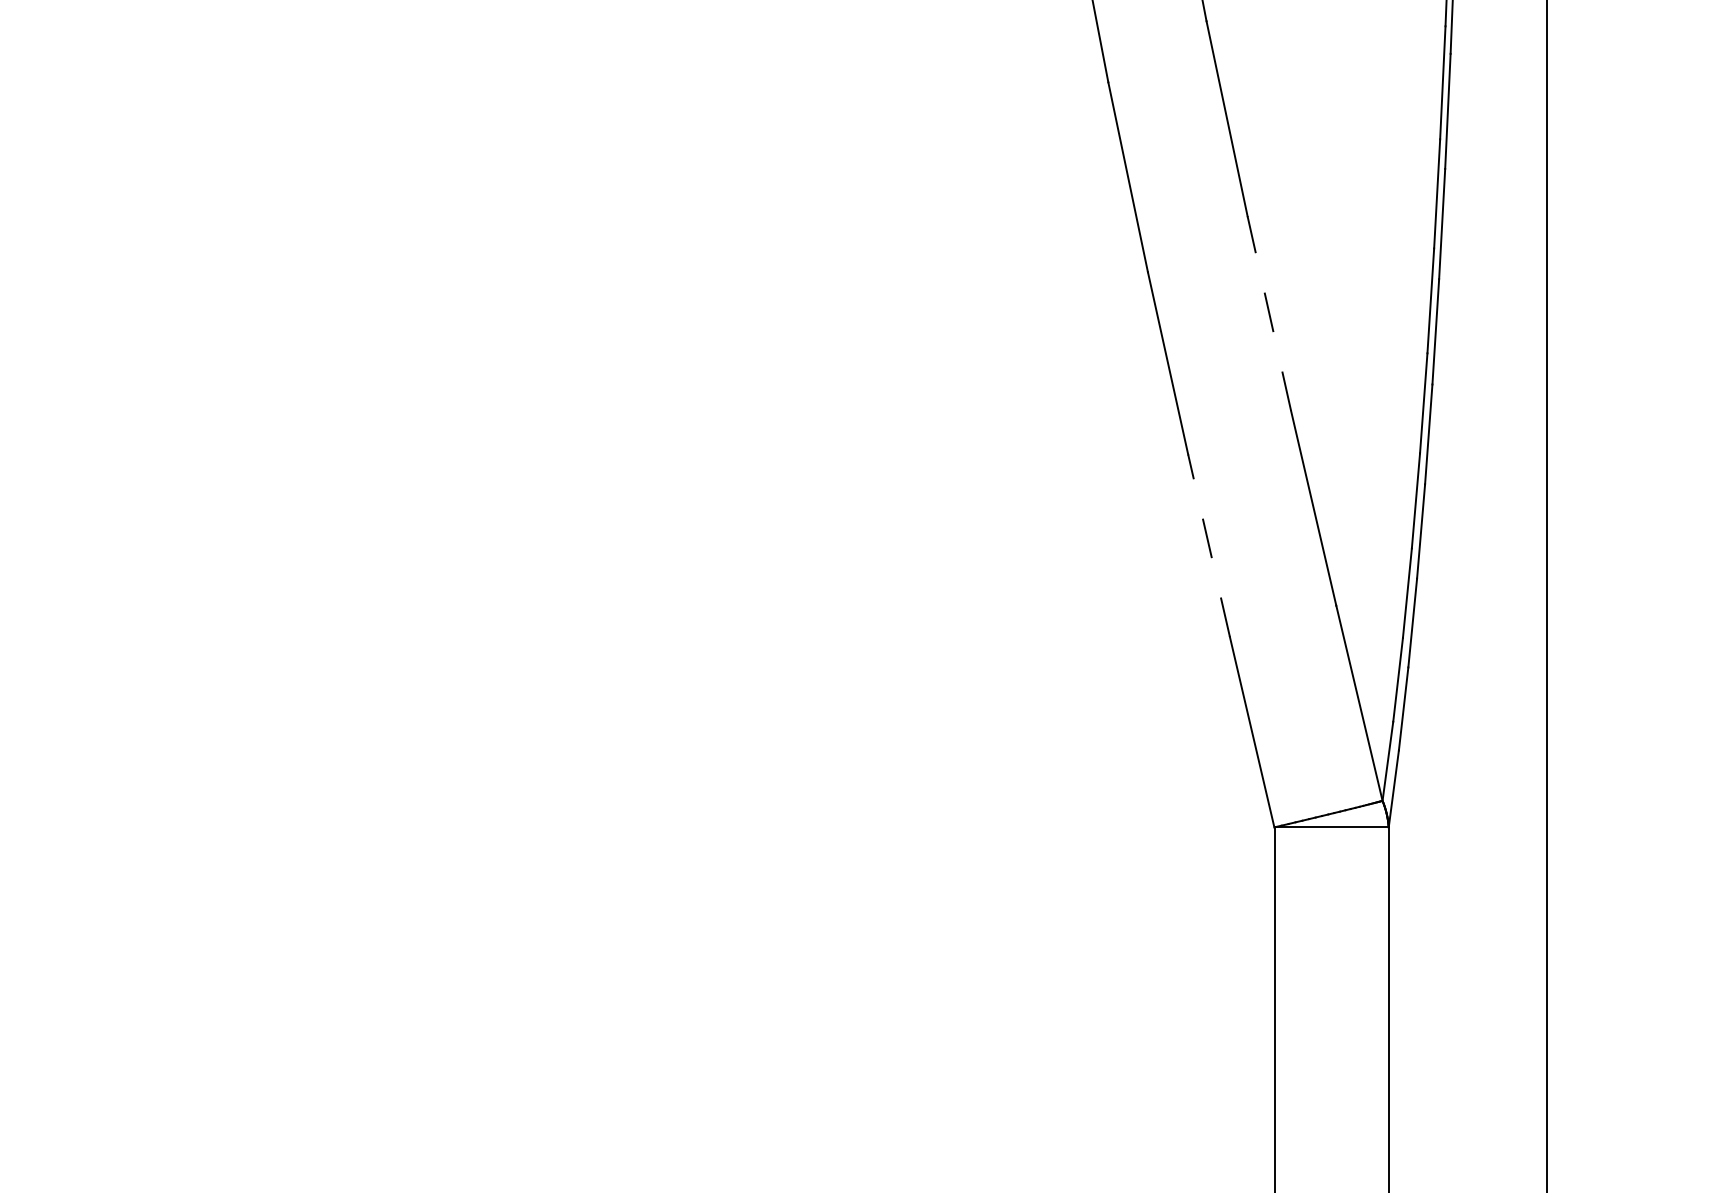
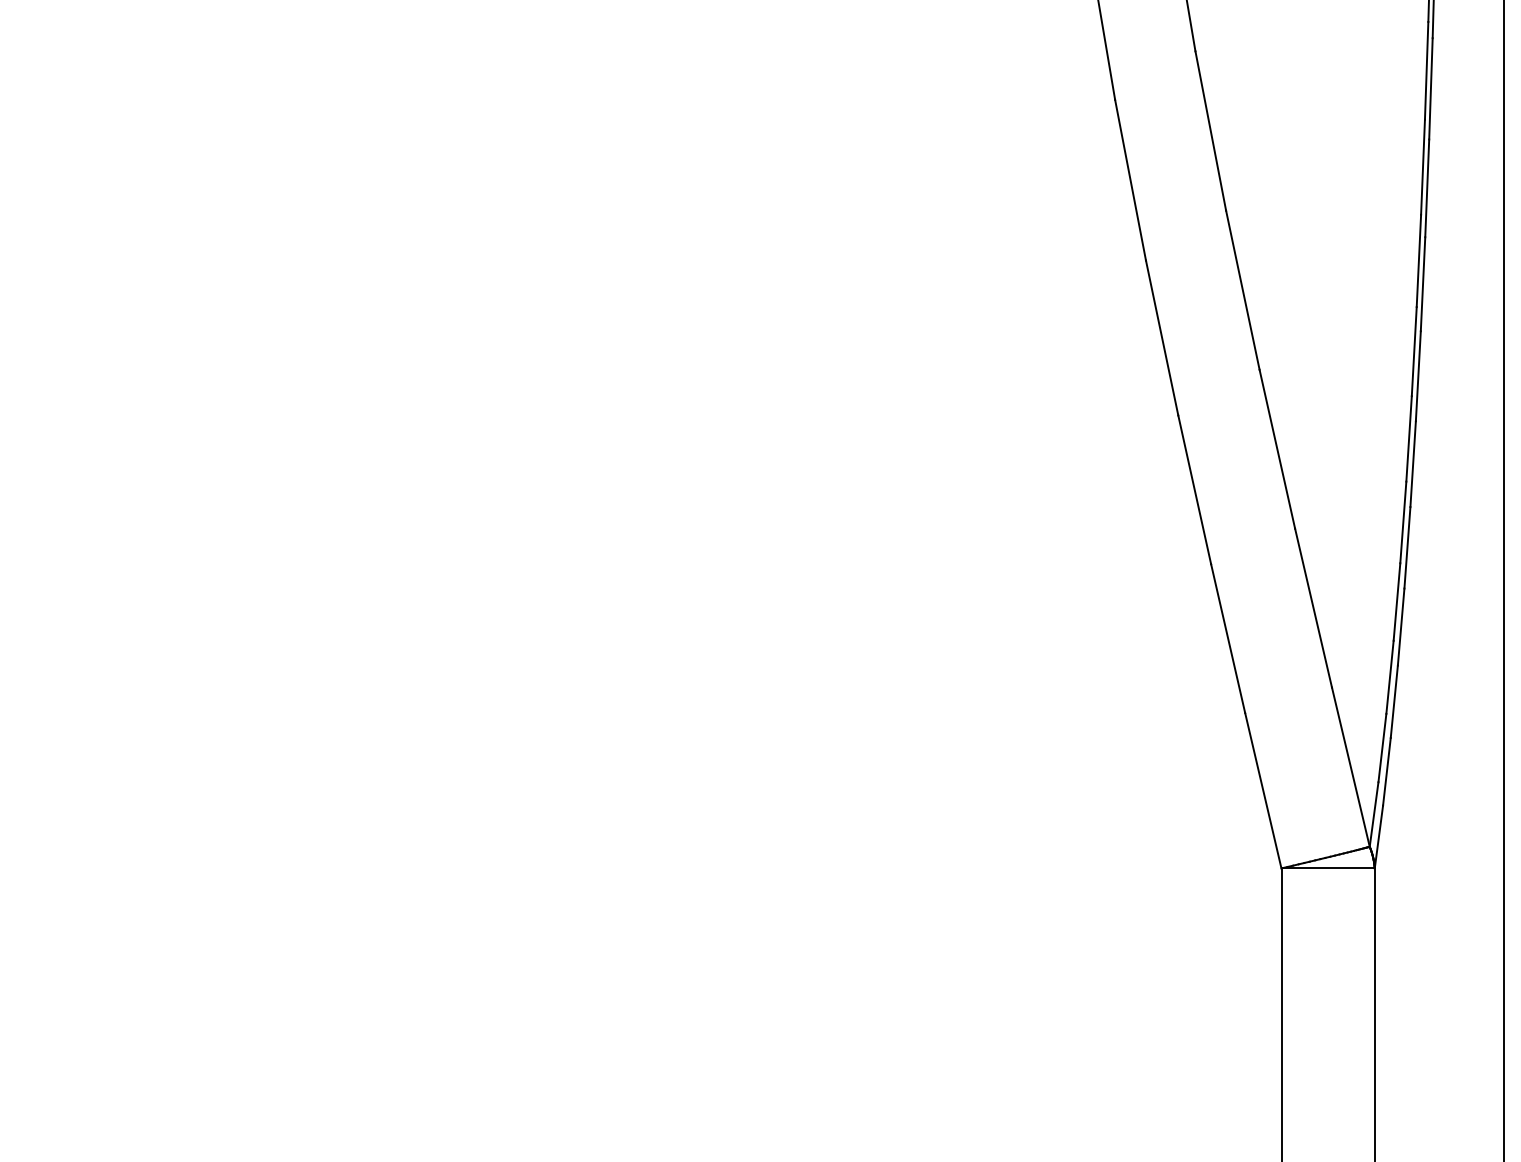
line: (1269, 312) -> (1277, 448), dashed -> solid
line: (1209, 545) -> (1228, 638), dashed -> solid

